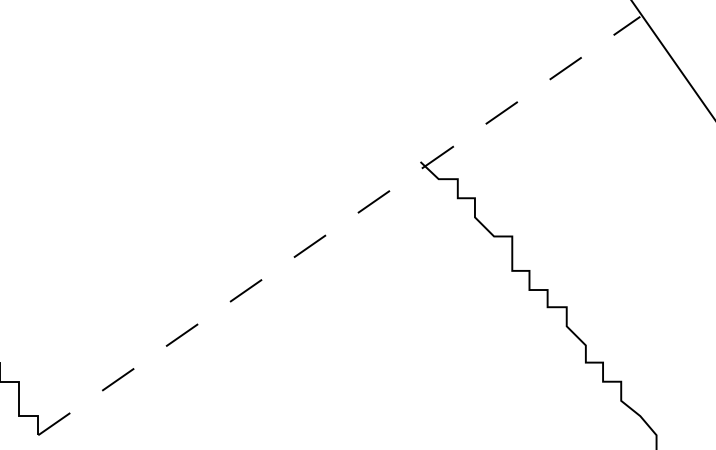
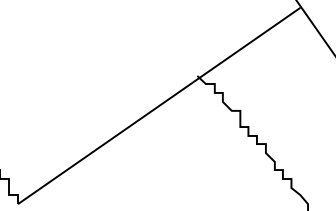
line: (339, 225) -> (159, 105), dashed -> solid

